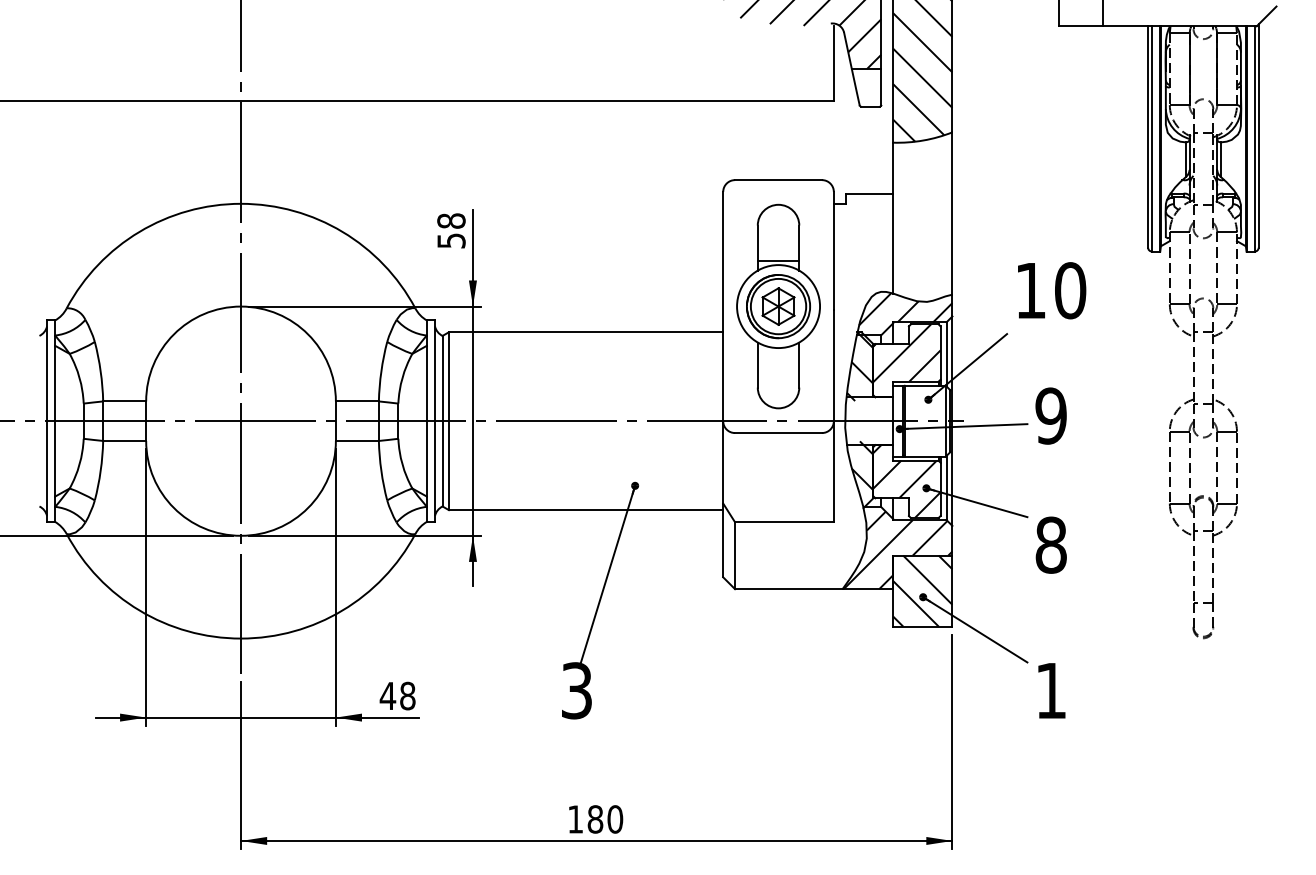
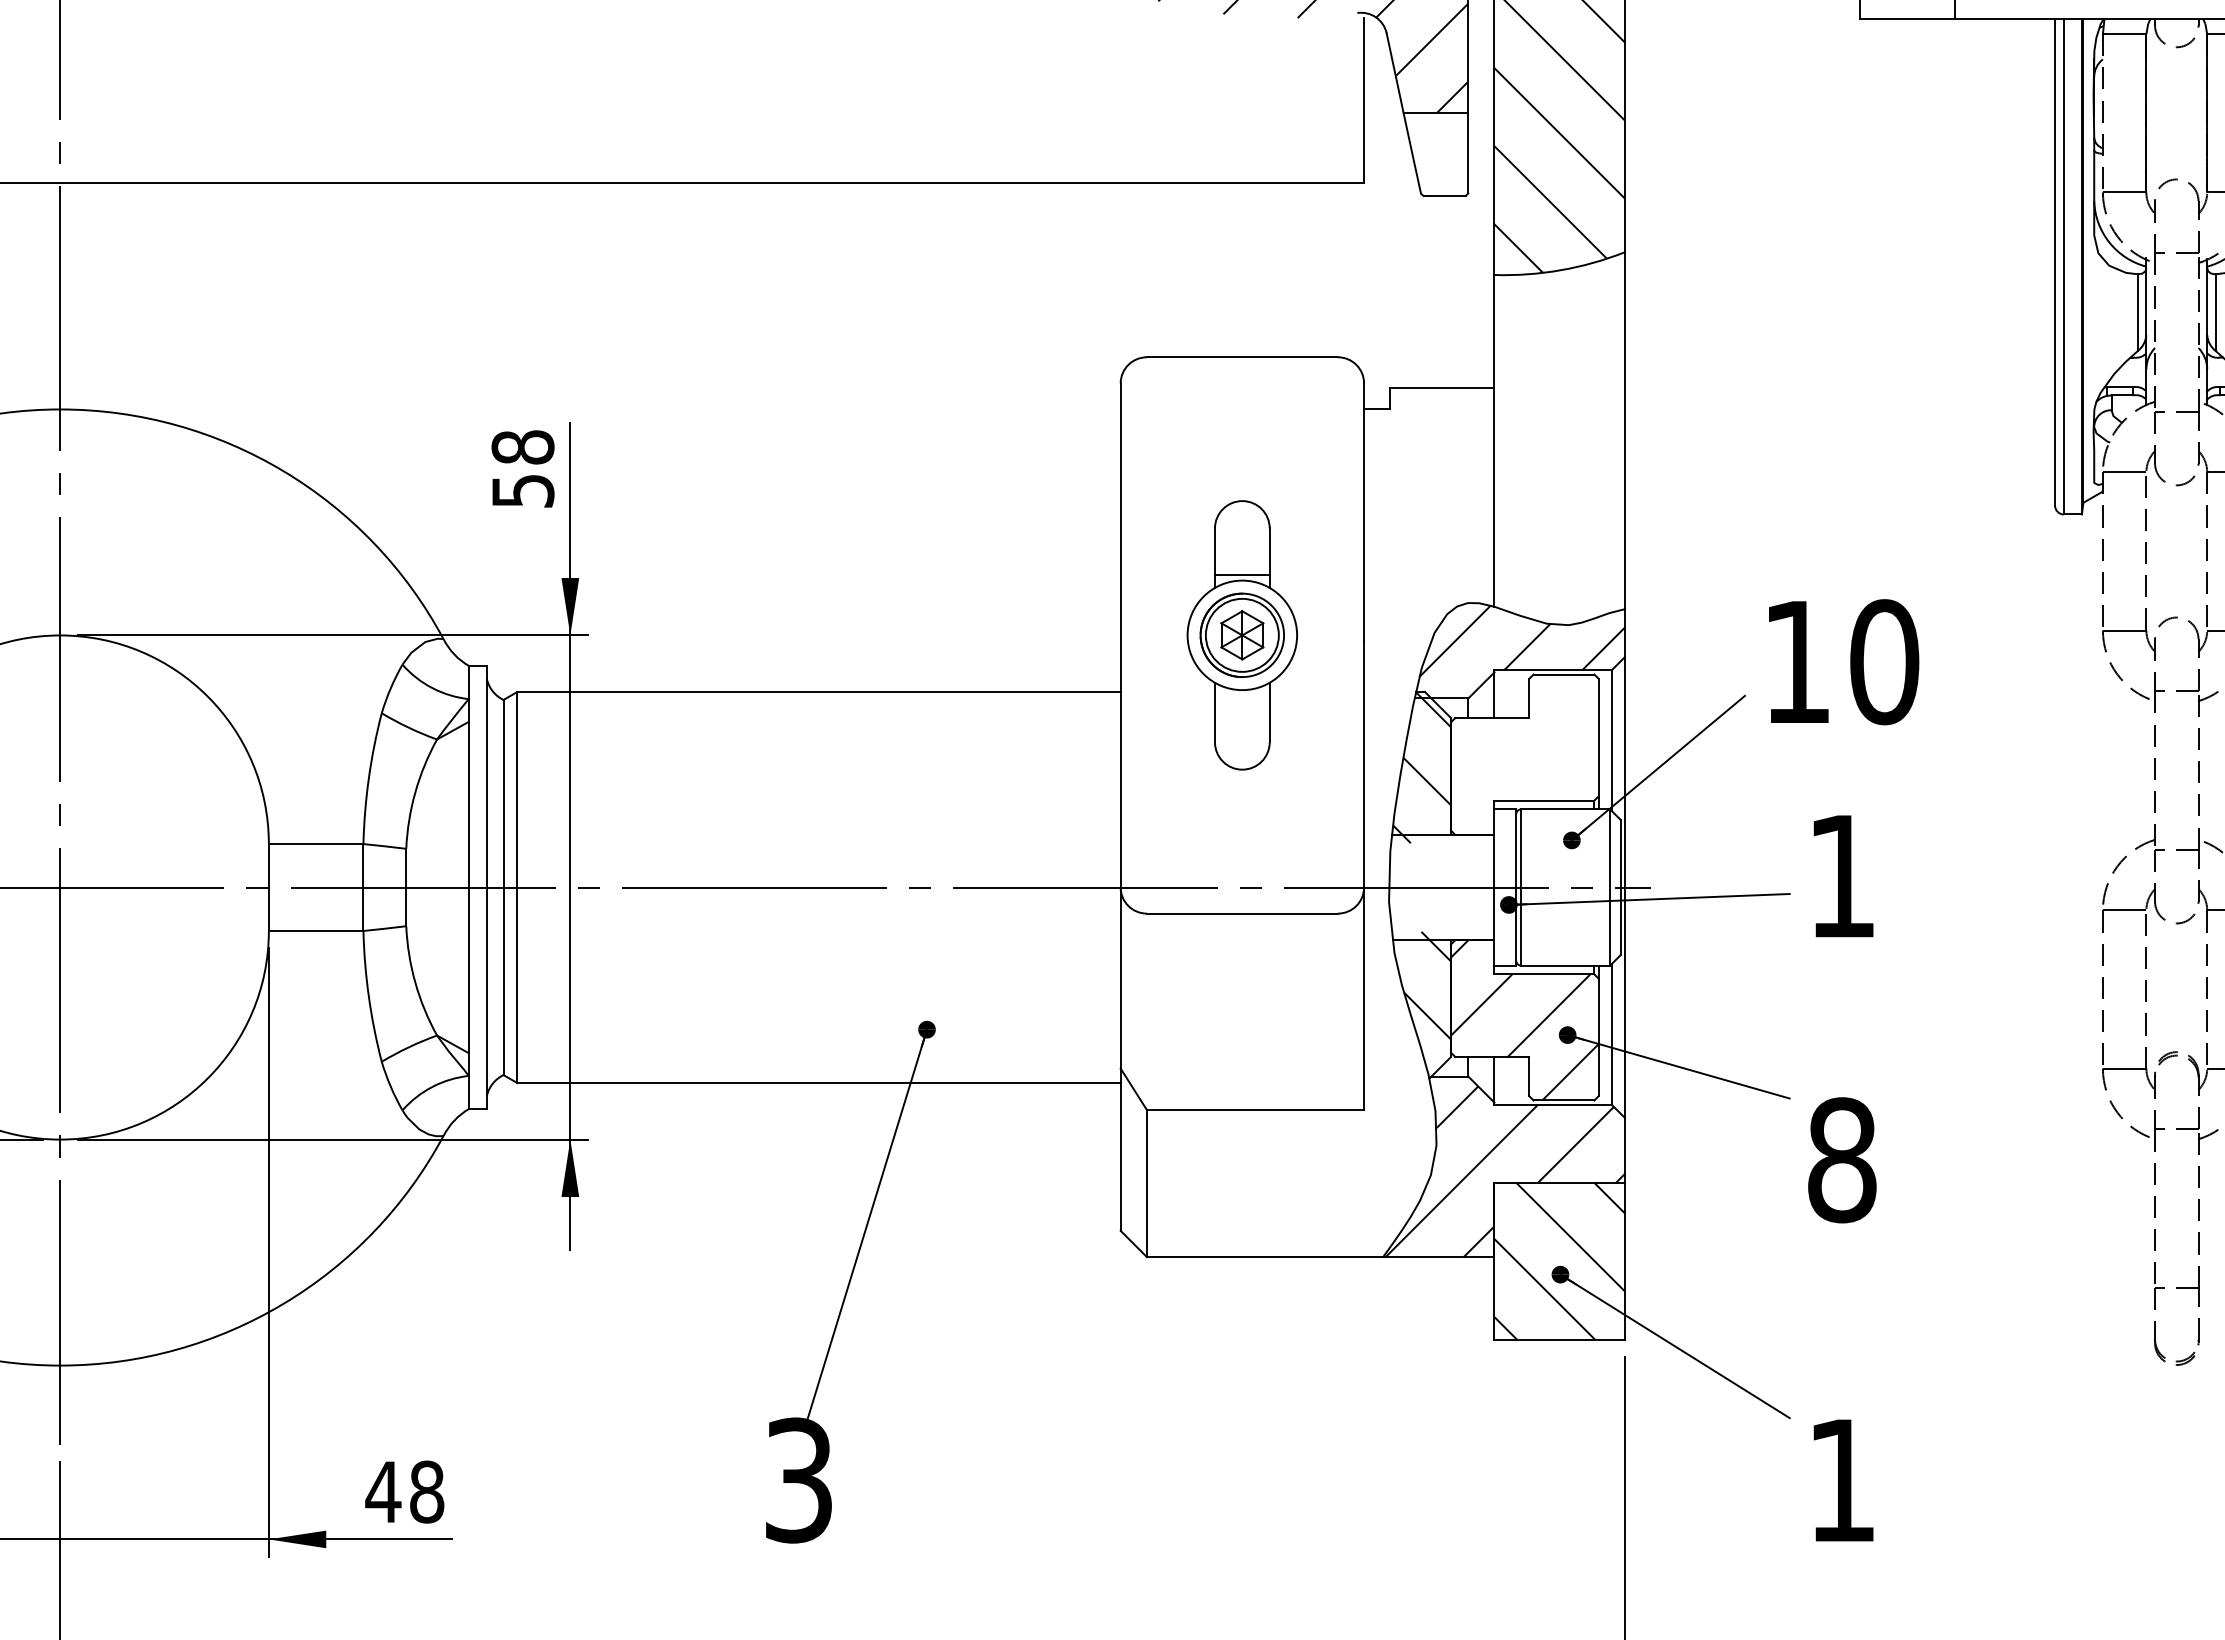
text: (1052, 290) -> (1844, 661), moved
part: (778, 306) -> (1242, 635), size x0.6
hatch: (906, 353) -> (1523, 738), removed
text: (1050, 415) -> (1840, 874), 9 -> 1

